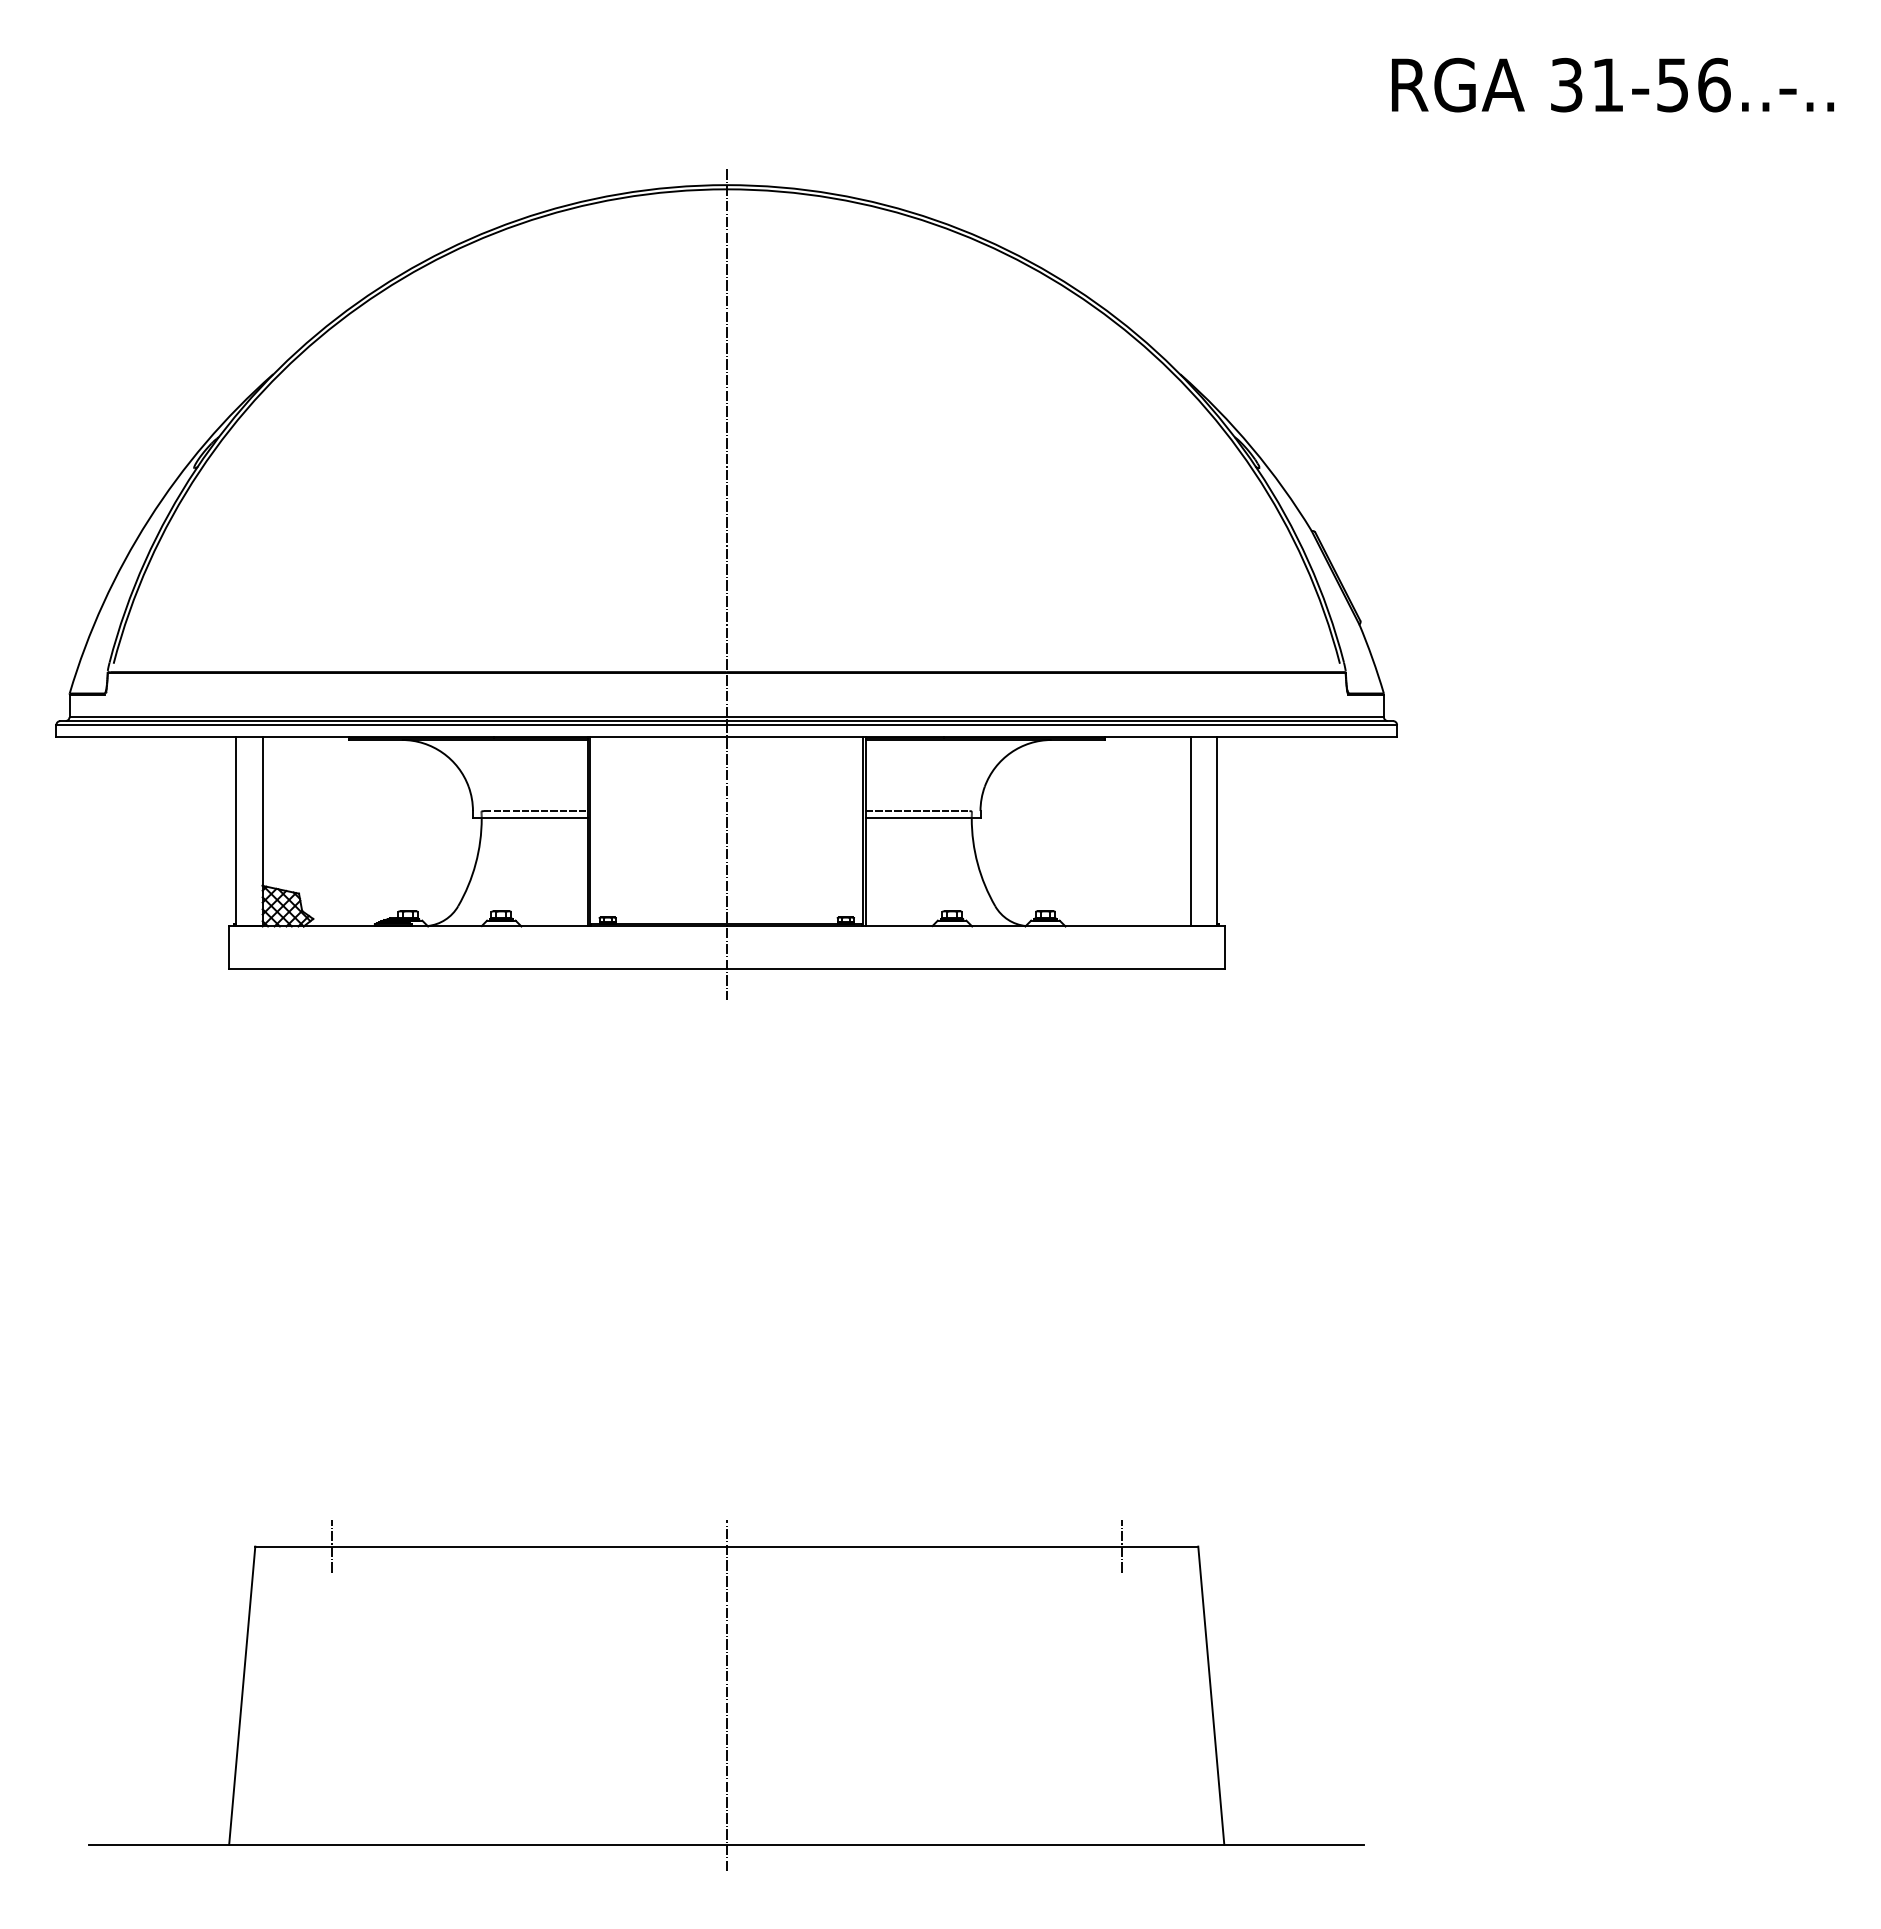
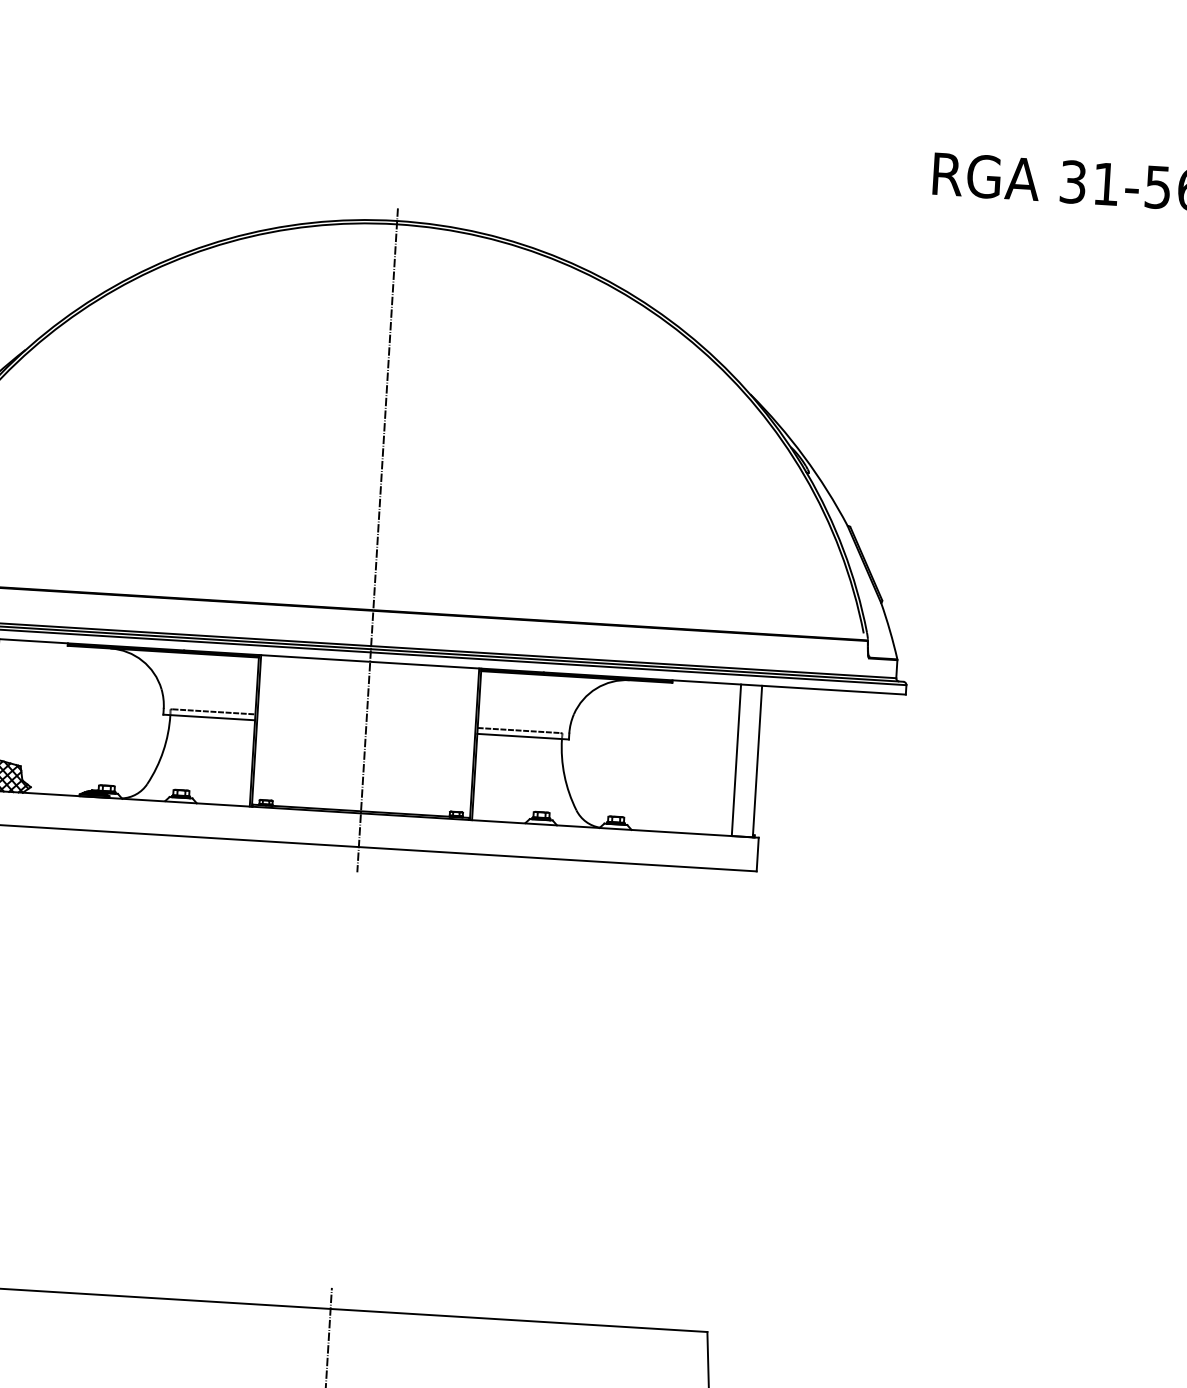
line: (331, 1546) -> (14, 1289), removed
line: (1121, 1546) -> (646, 1328), removed

